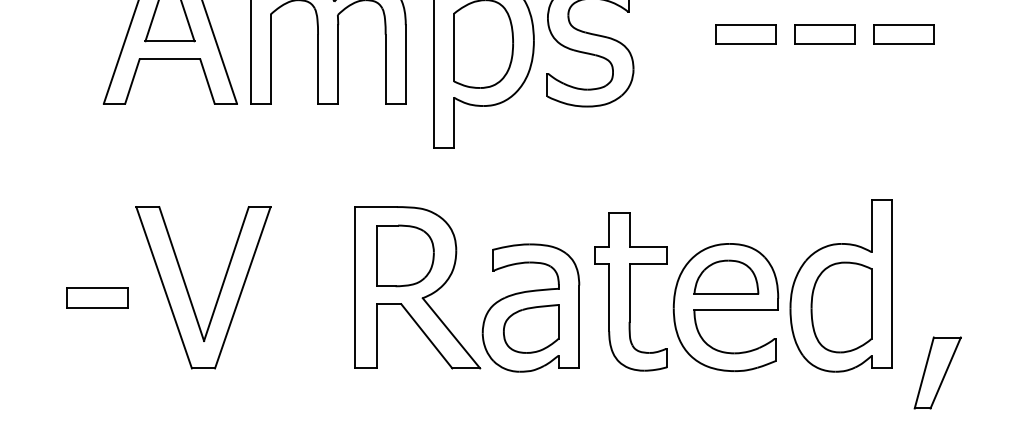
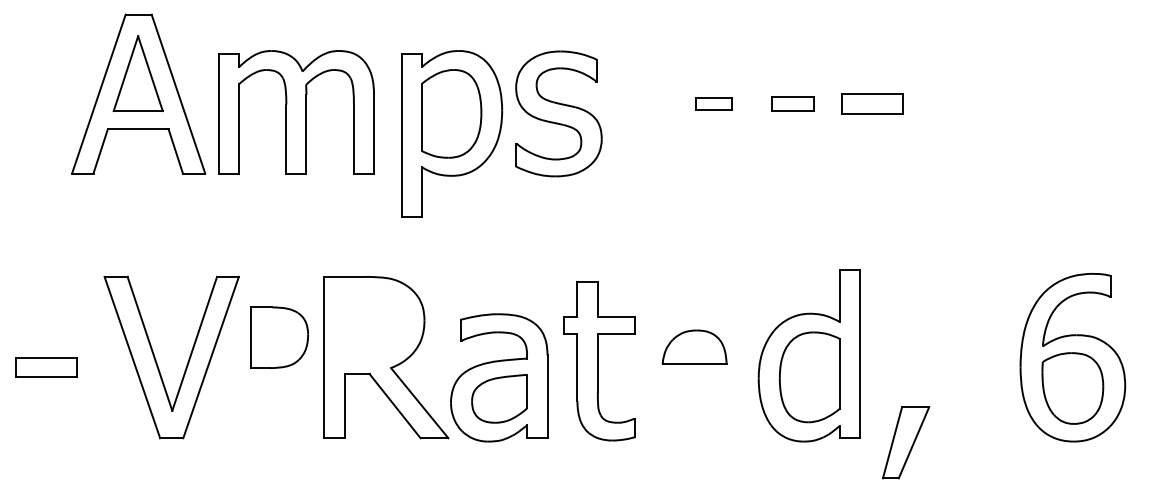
part: (745, 33) -> (713, 103), size x0.6
part: (824, 33) -> (792, 103), size x0.7
part: (405, 255) -> (279, 337), moved
part: (97, 297) -> (46, 367), moved
part: (726, 306) -> (694, 376), removed

